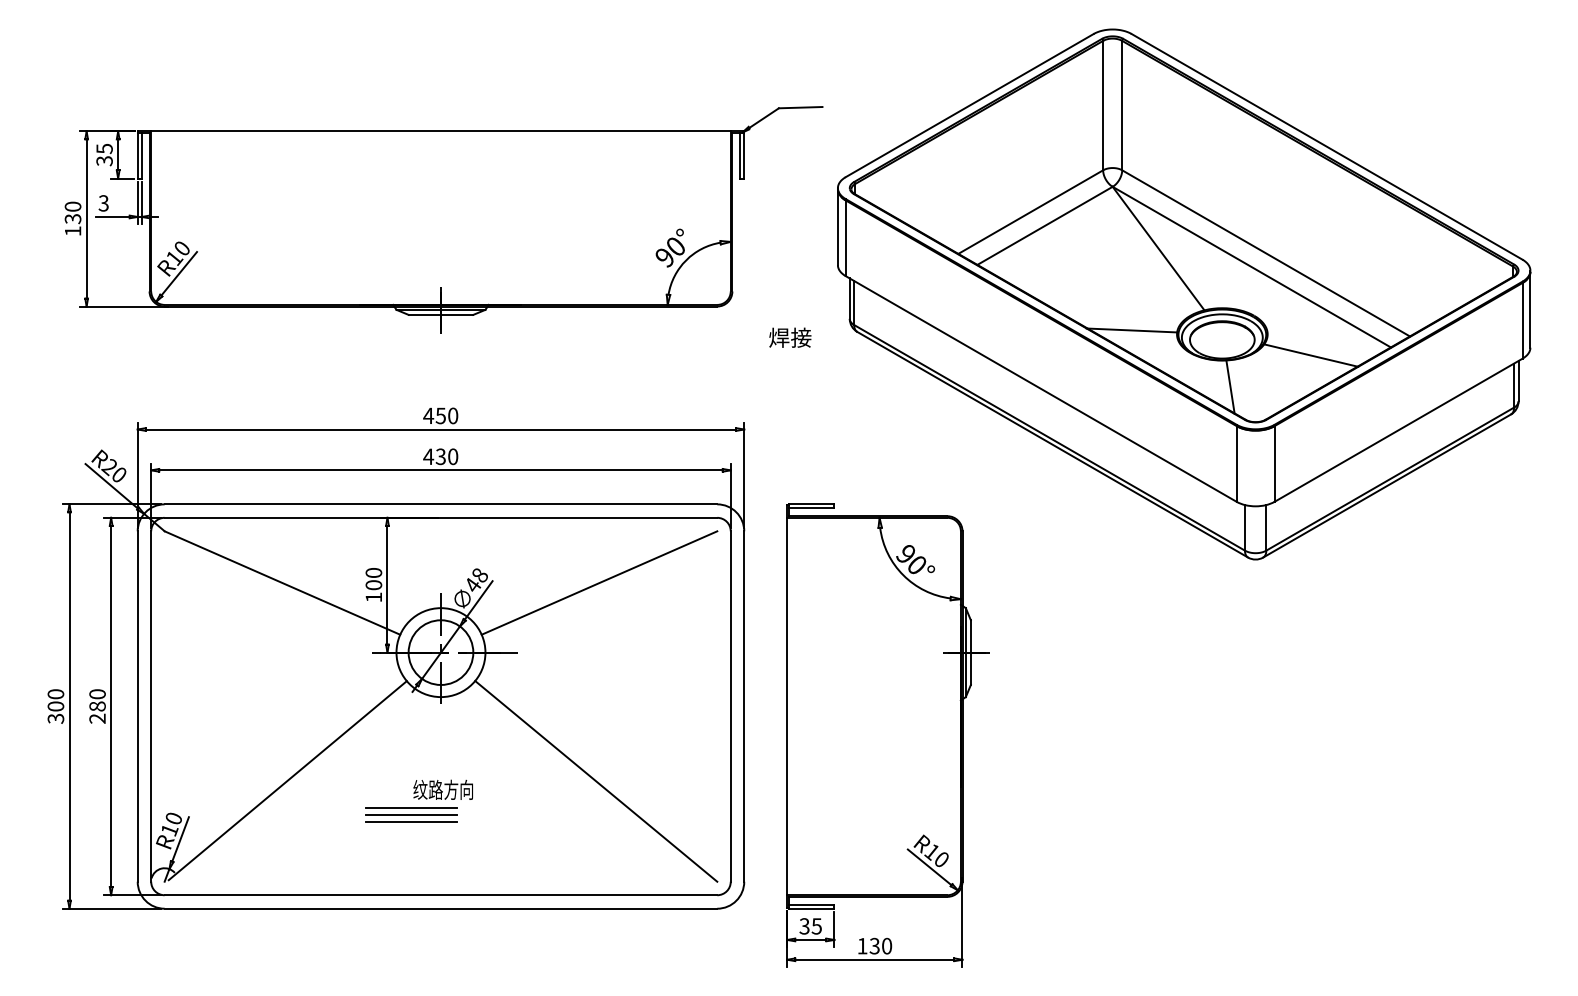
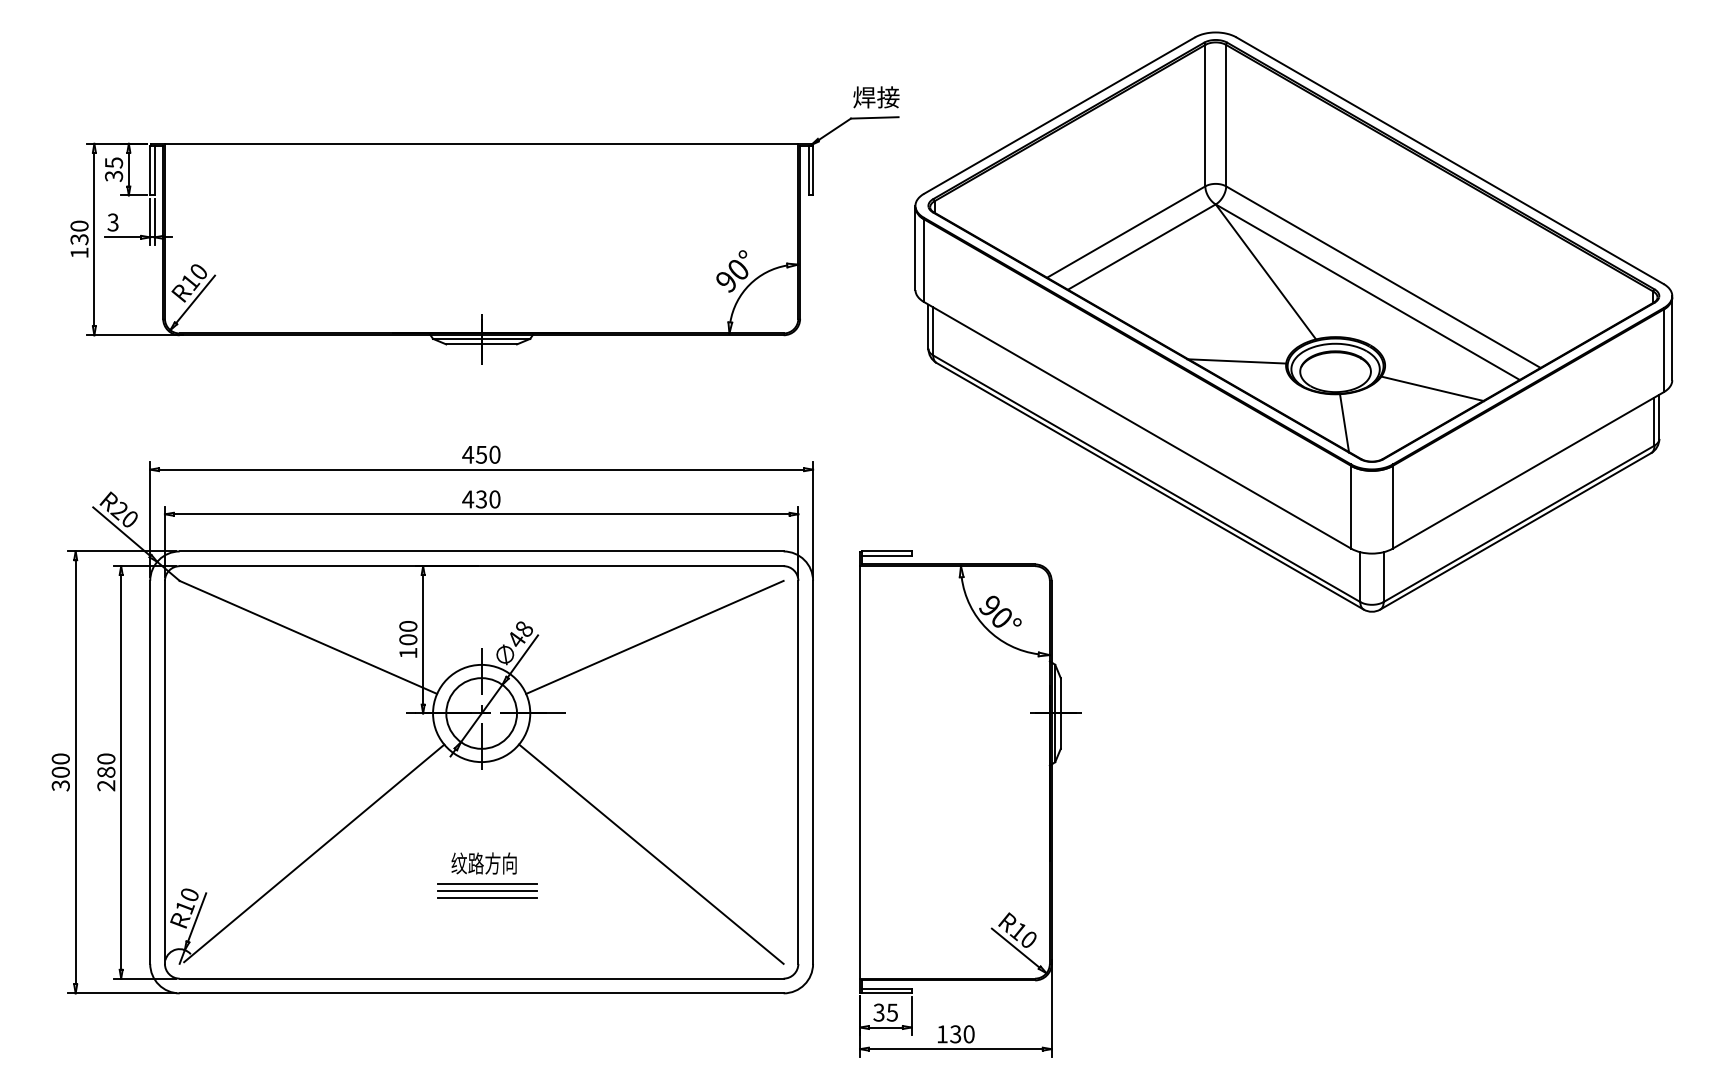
text: (790, 337) -> (876, 97), moved
part: (411, 814) -> (487, 890), moved

